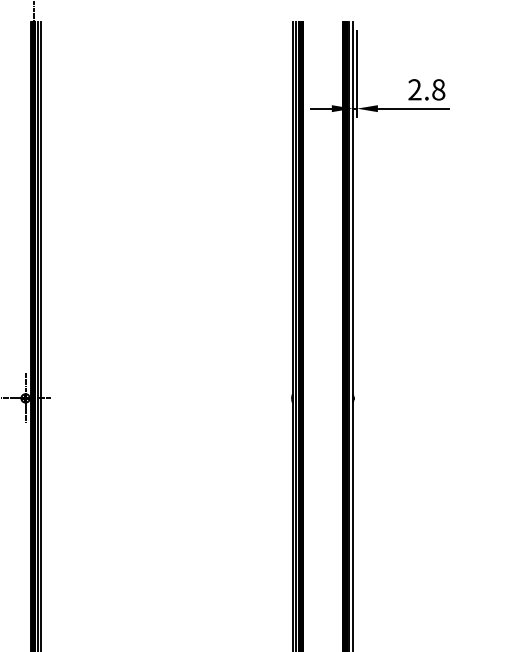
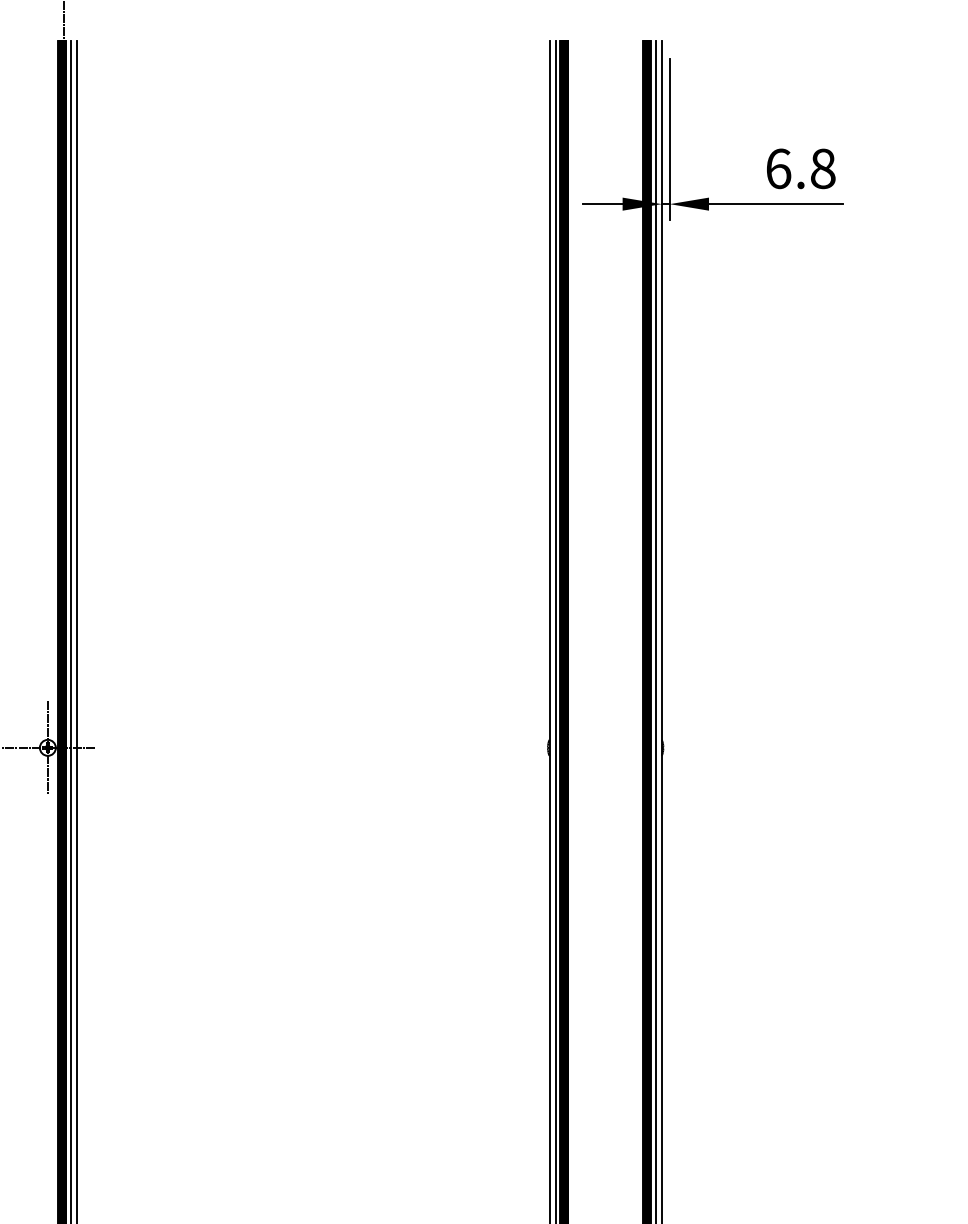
text: (414, 89) -> (777, 168), 2.8 -> 6.8

